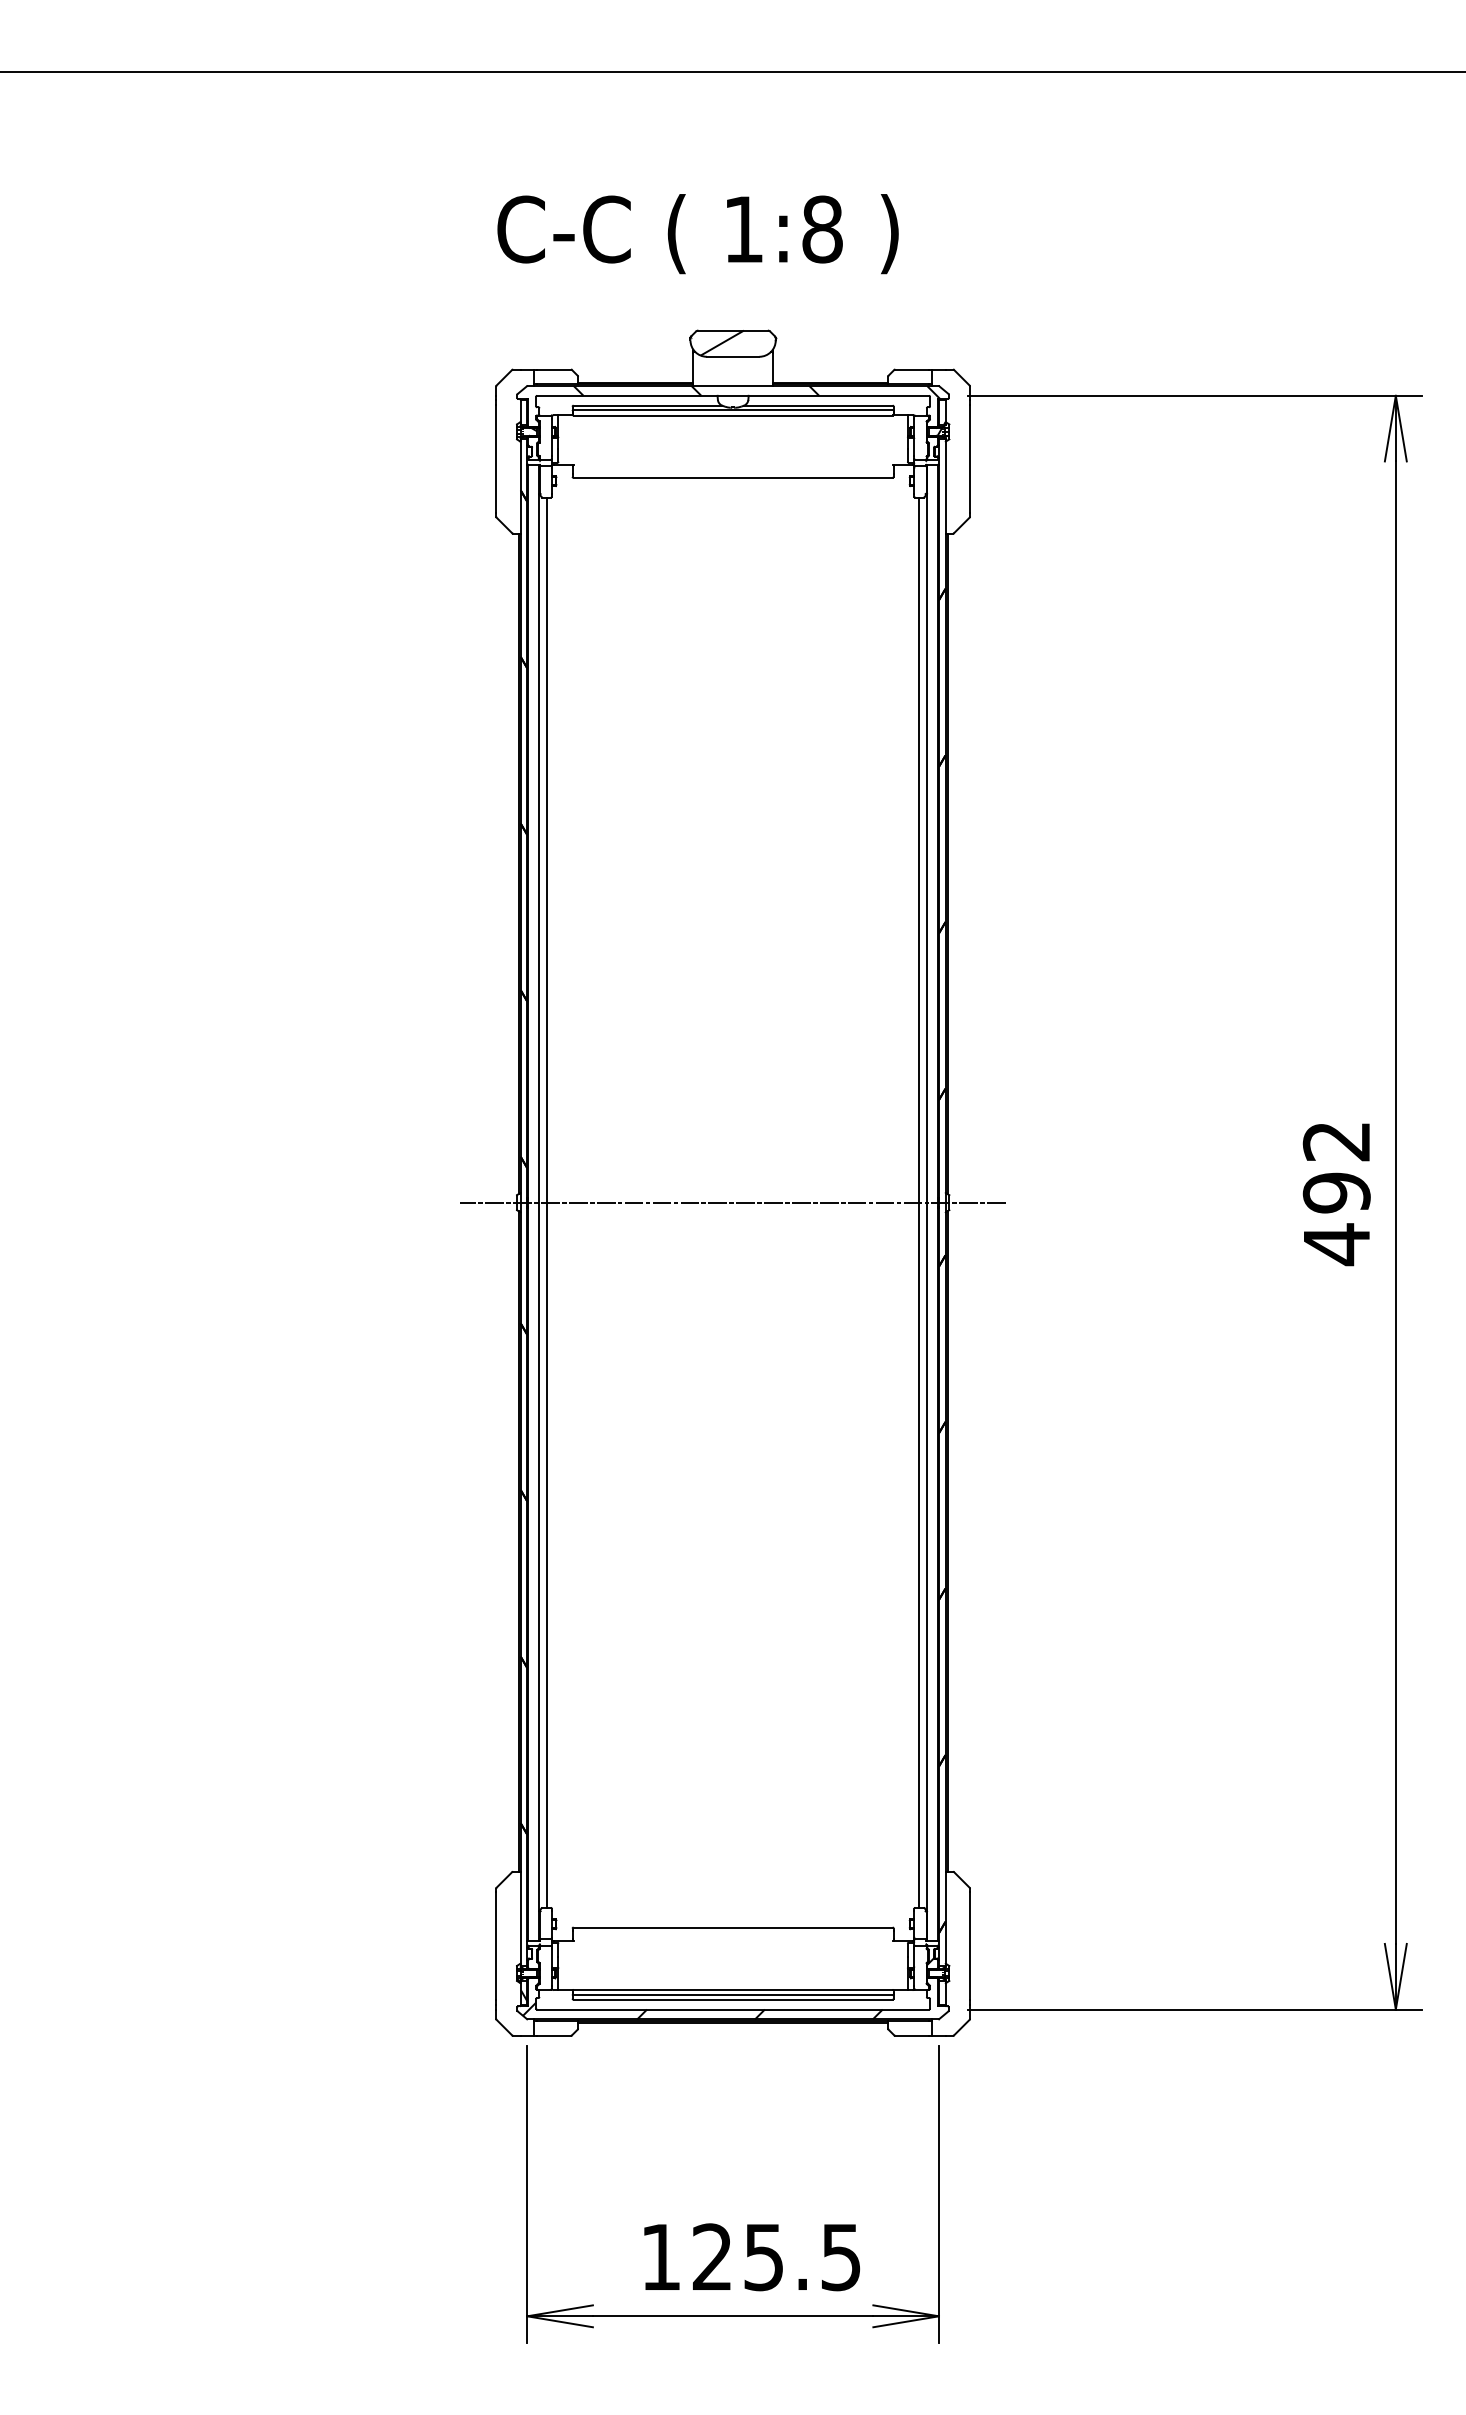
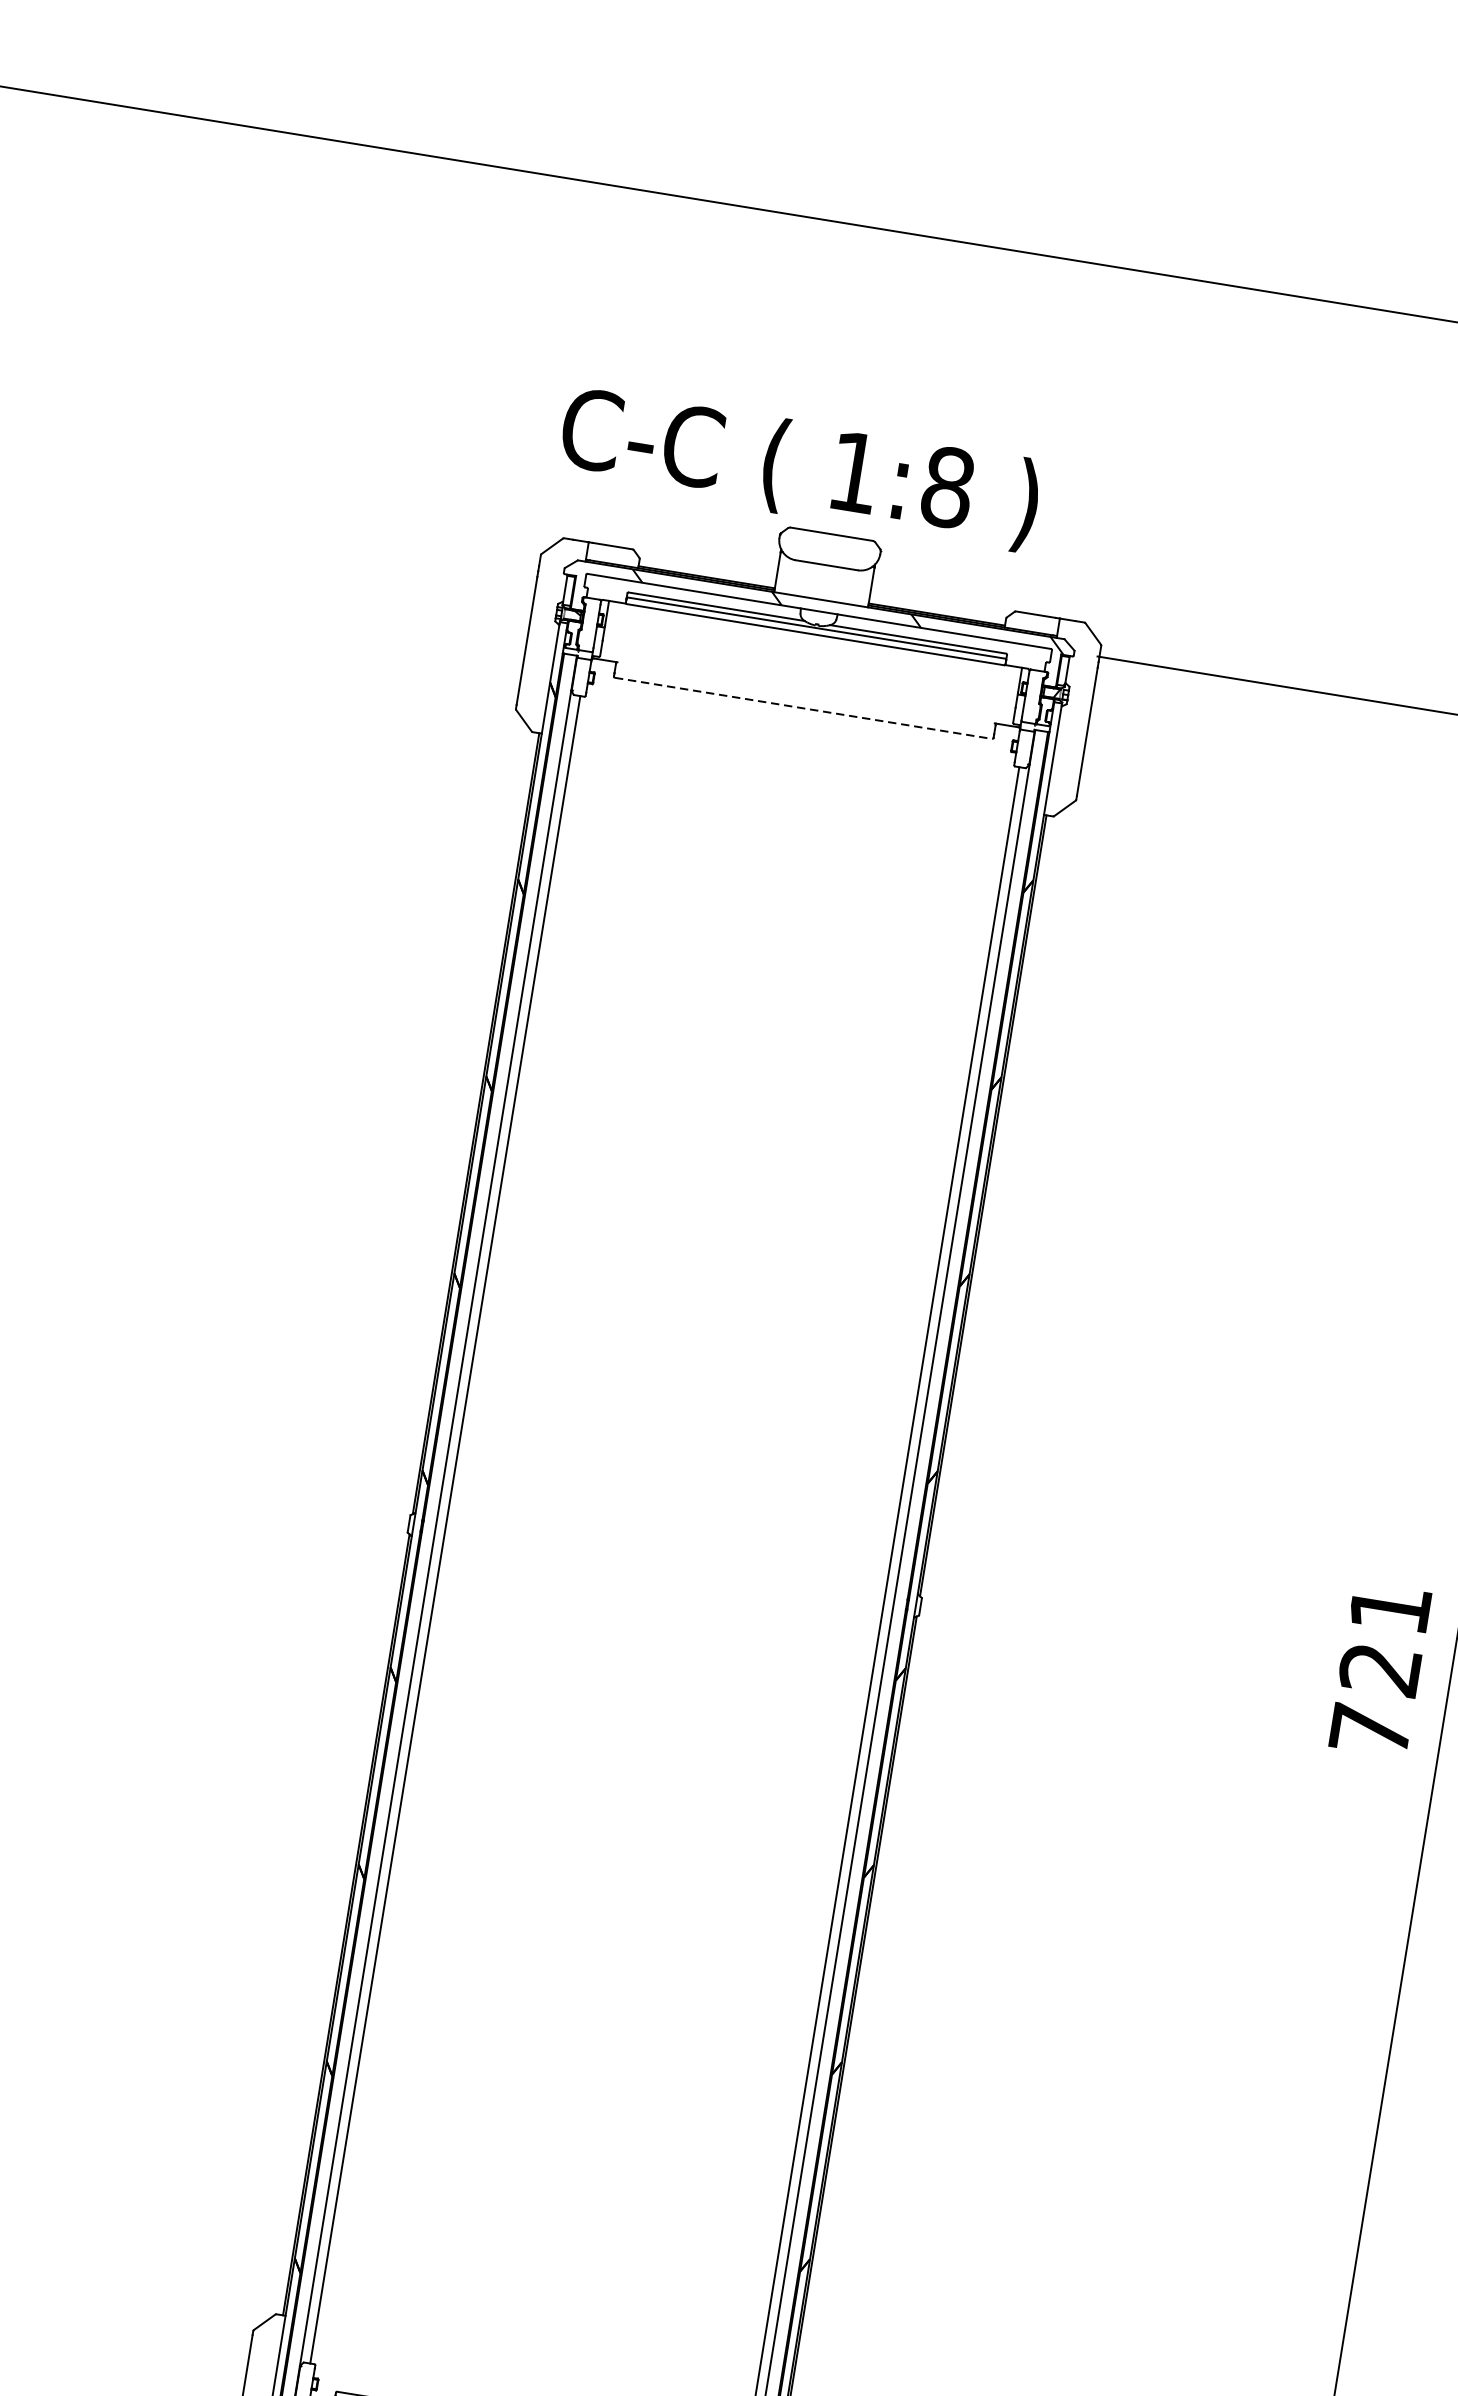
text: (697, 234) -> (799, 469), moved
hatch: (722, 342) -> (816, 546), removed
line: (733, 477) -> (804, 708), solid -> dashed
text: (1336, 1194) -> (1379, 1671), 492 -> 721
line: (732, 1202) -> (664, 1565), removed

